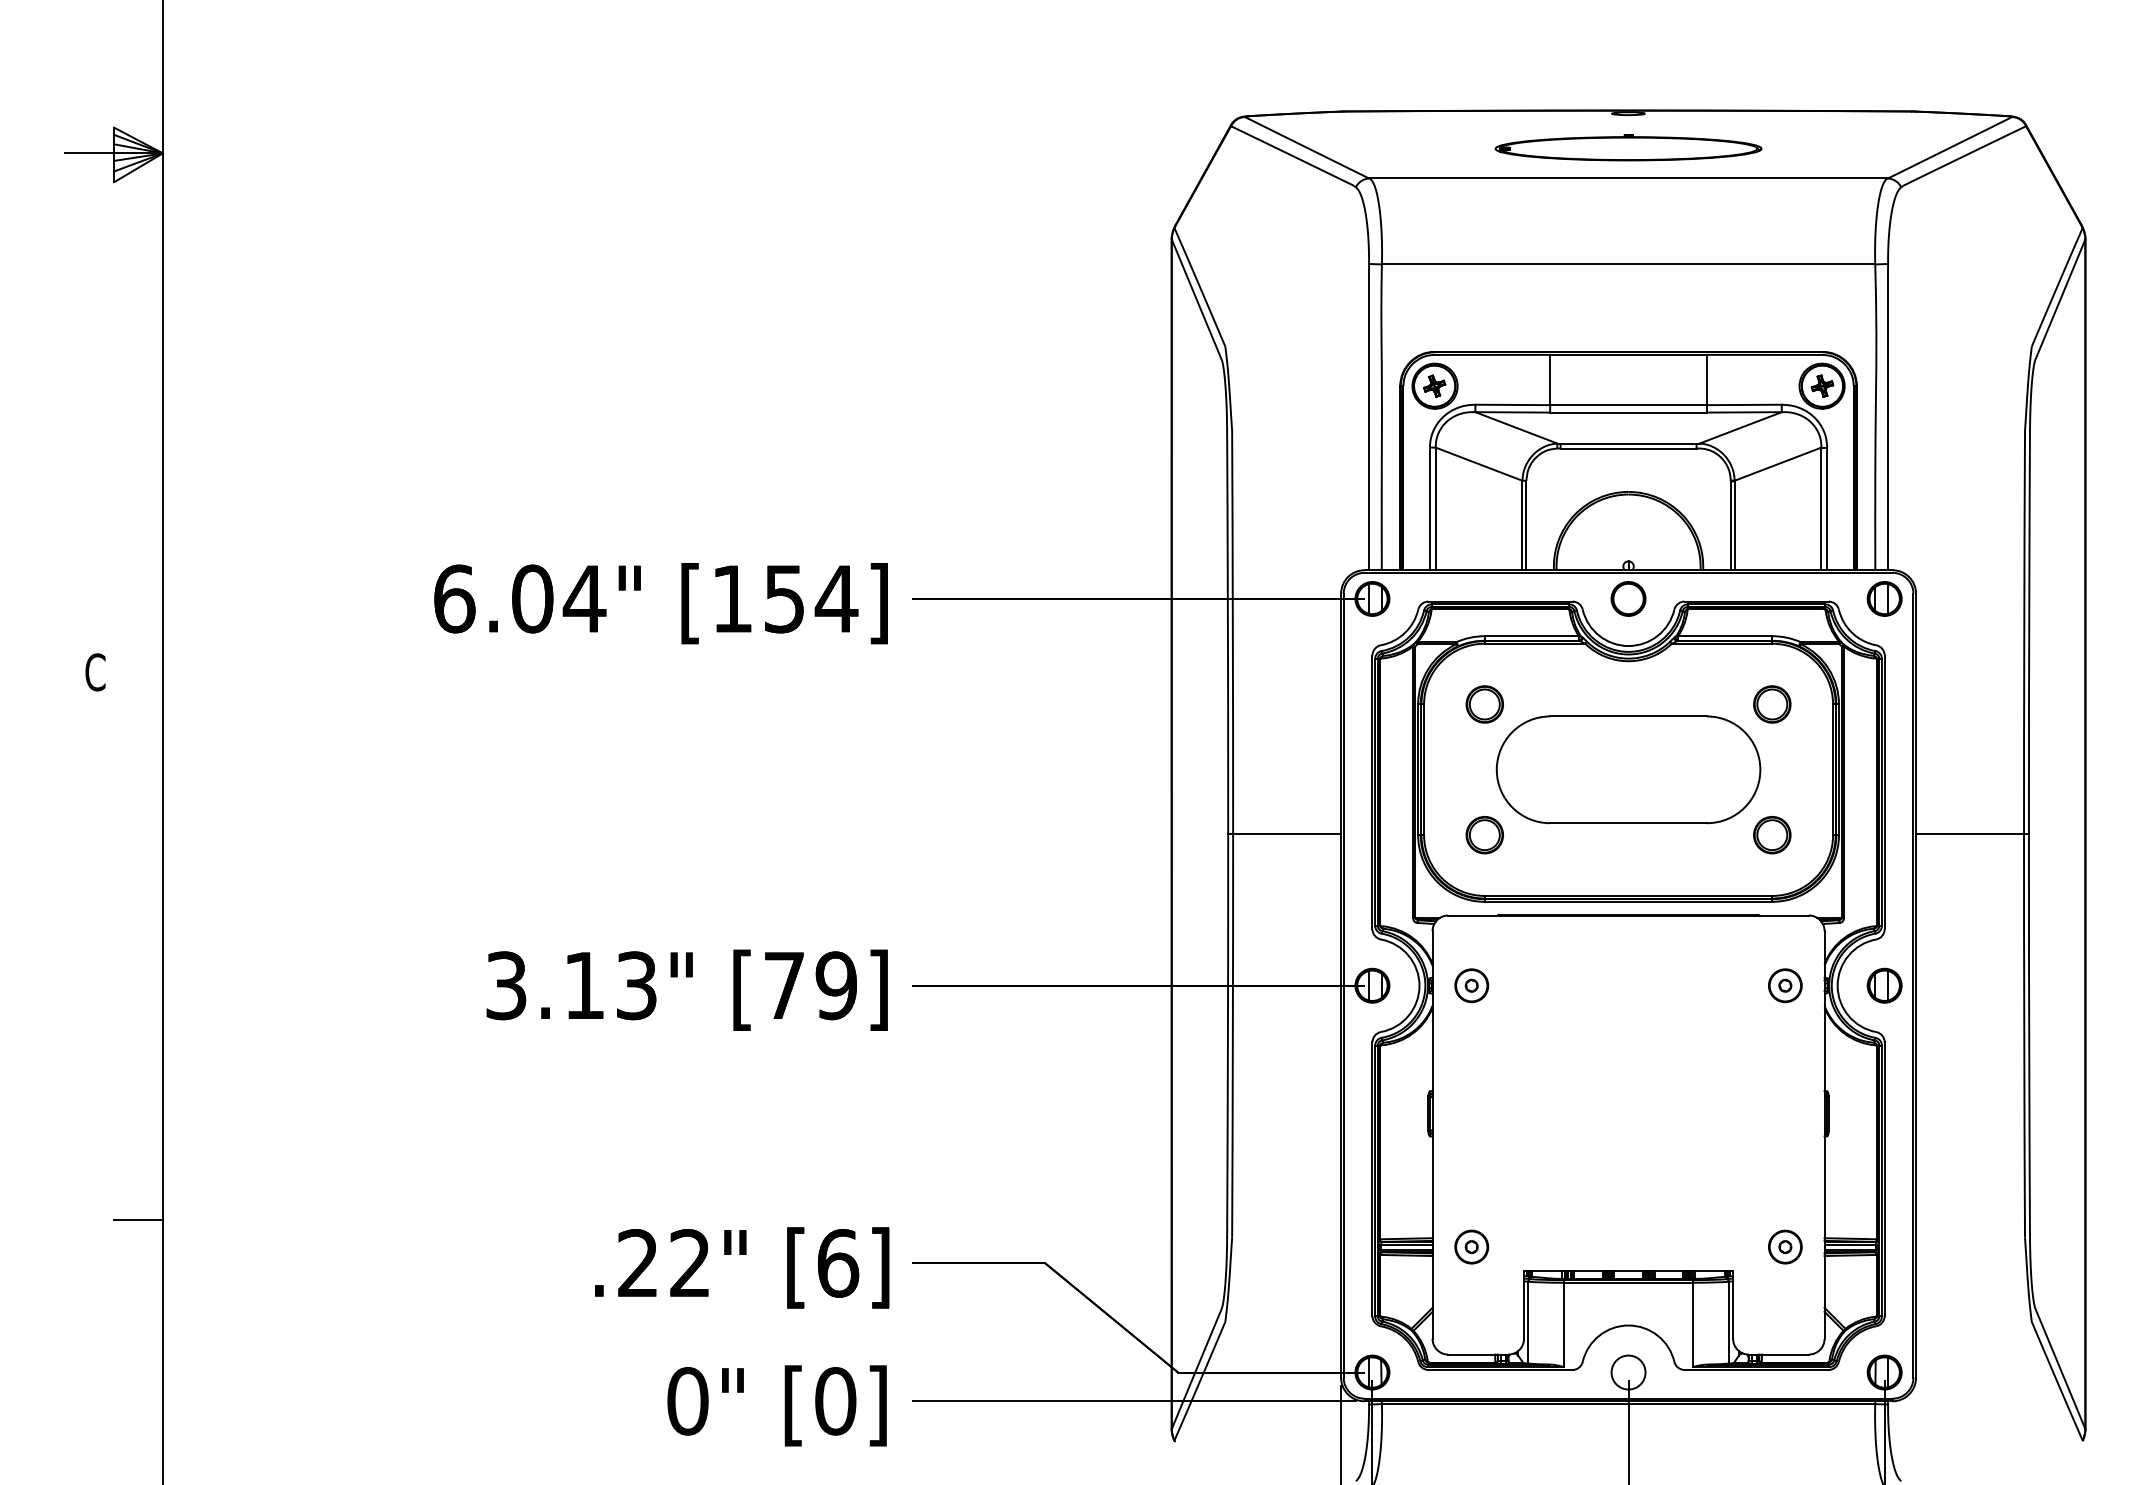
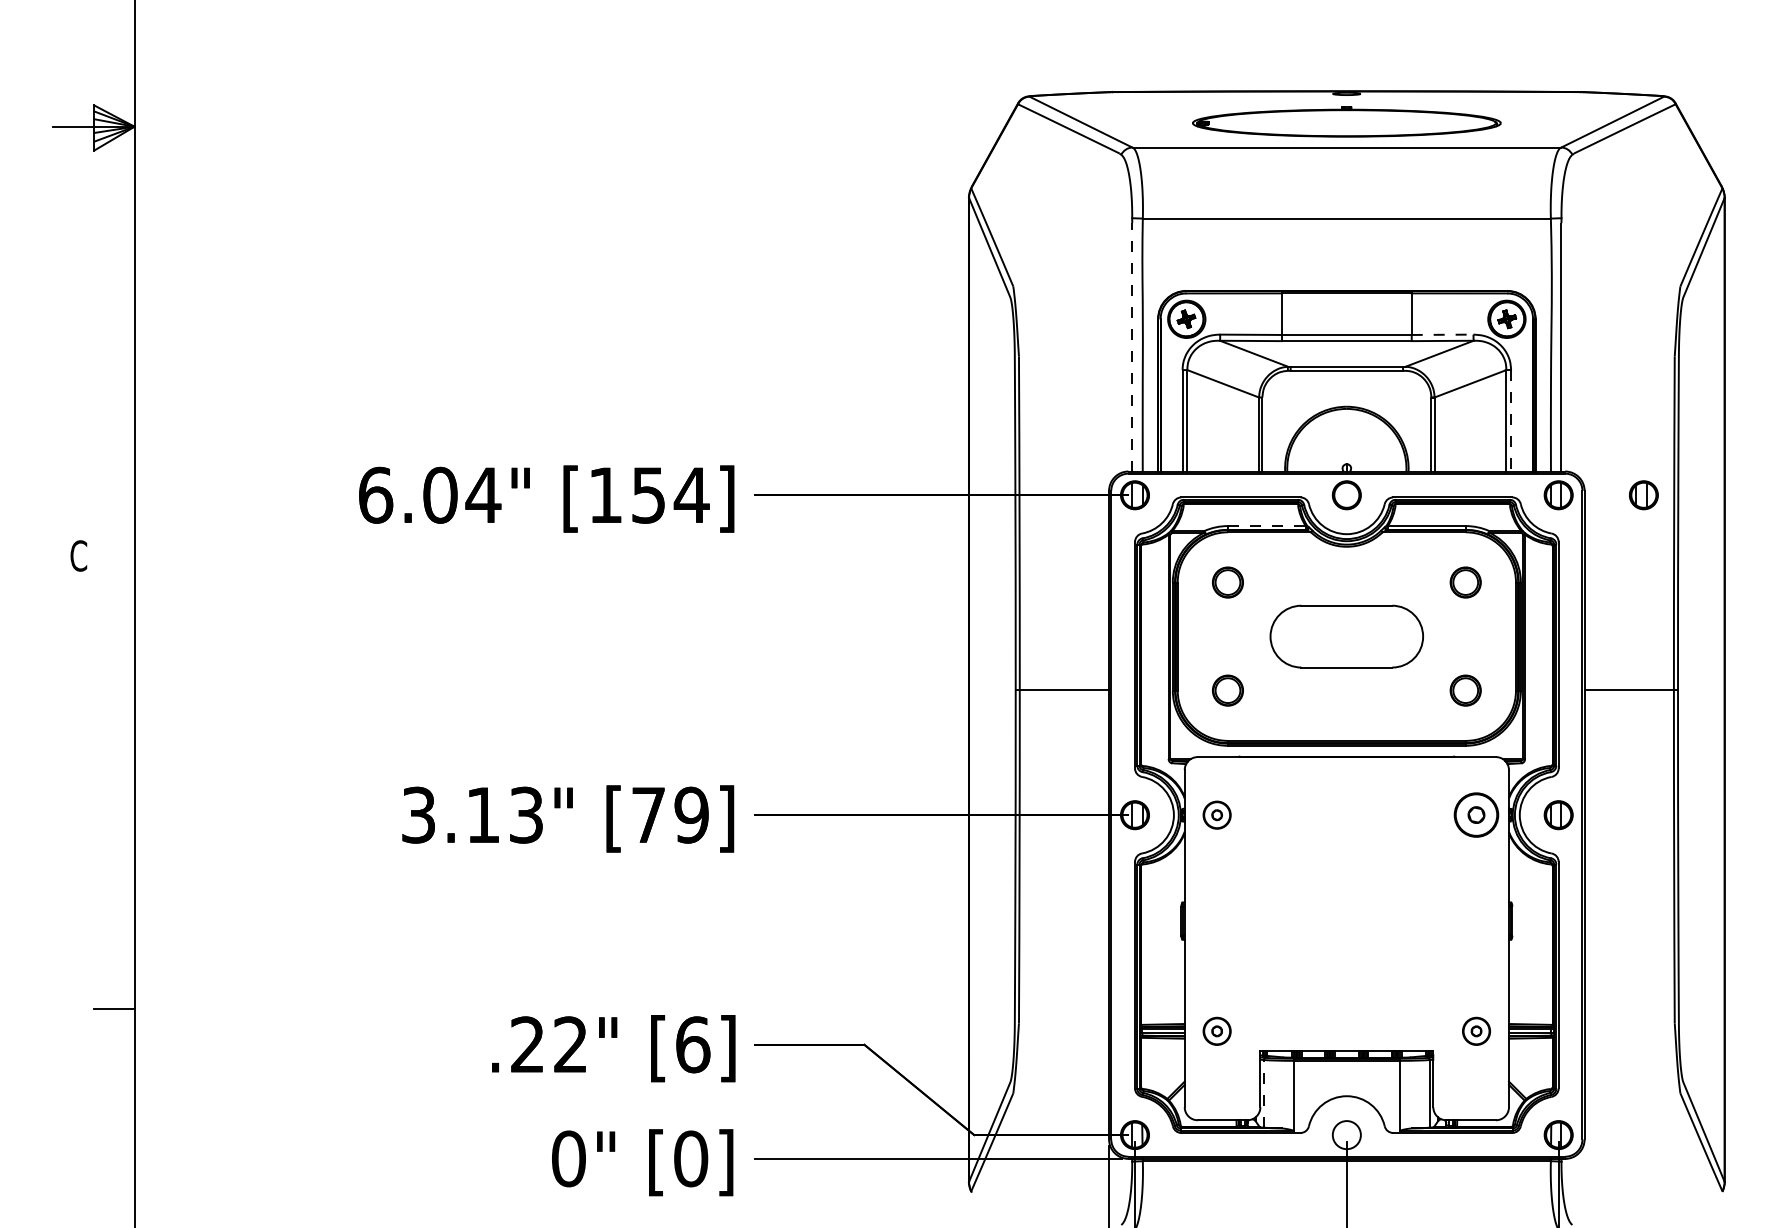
part: (1628, 147) -> (1346, 121), size x1.4
line: (1744, 404) -> (1442, 334), solid -> dashed
line: (1369, 419) -> (1132, 346), solid -> dashed
line: (1827, 509) -> (1511, 421), solid -> dashed
part: (1987, 598) -> (1643, 494), added
line: (1532, 636) -> (1267, 526), solid -> dashed
part: (1628, 769) -> (1346, 636), size x0.7
part: (1785, 985) -> (1476, 814), size x1.6
line: (1528, 1322) -> (1264, 1093), solid -> dashed

